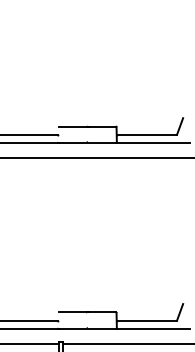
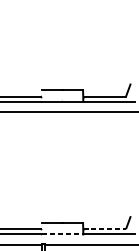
line: (146, 321) -> (104, 229), solid -> dashed
line: (88, 328) -> (63, 234), solid -> dashed

